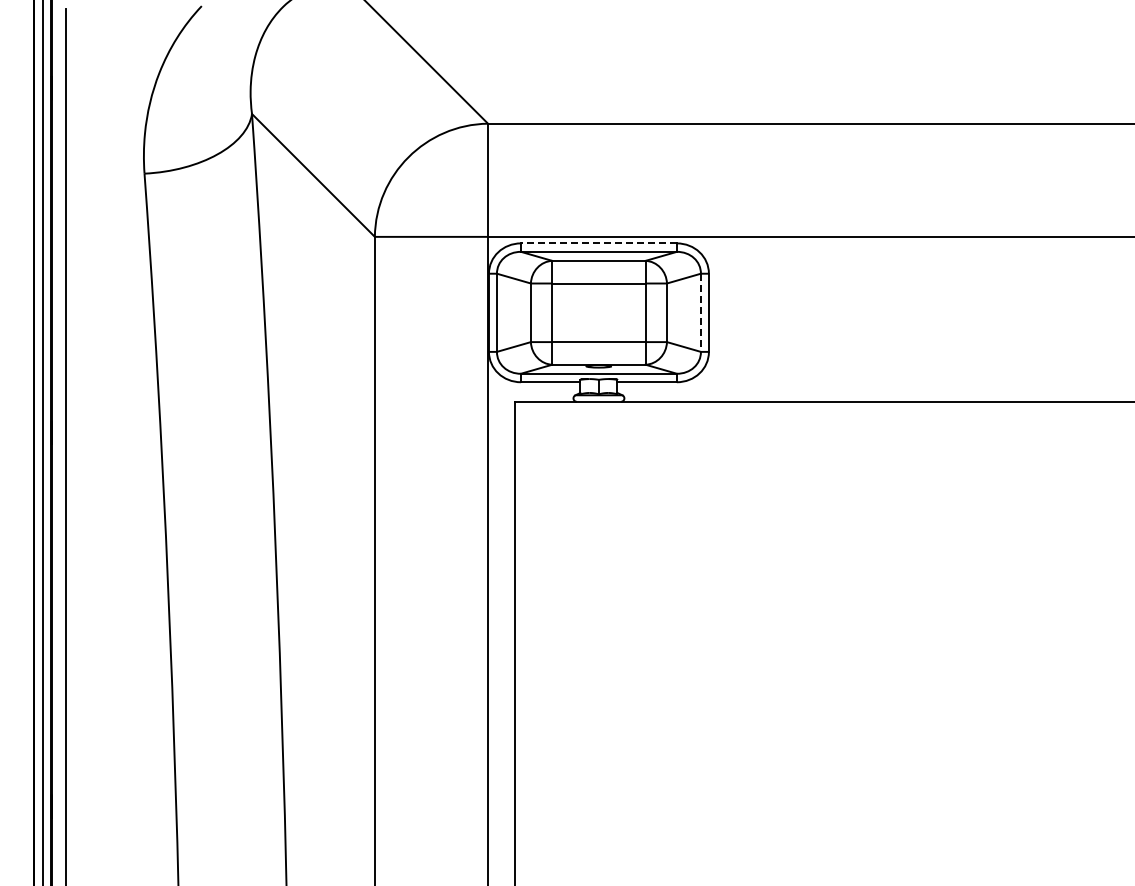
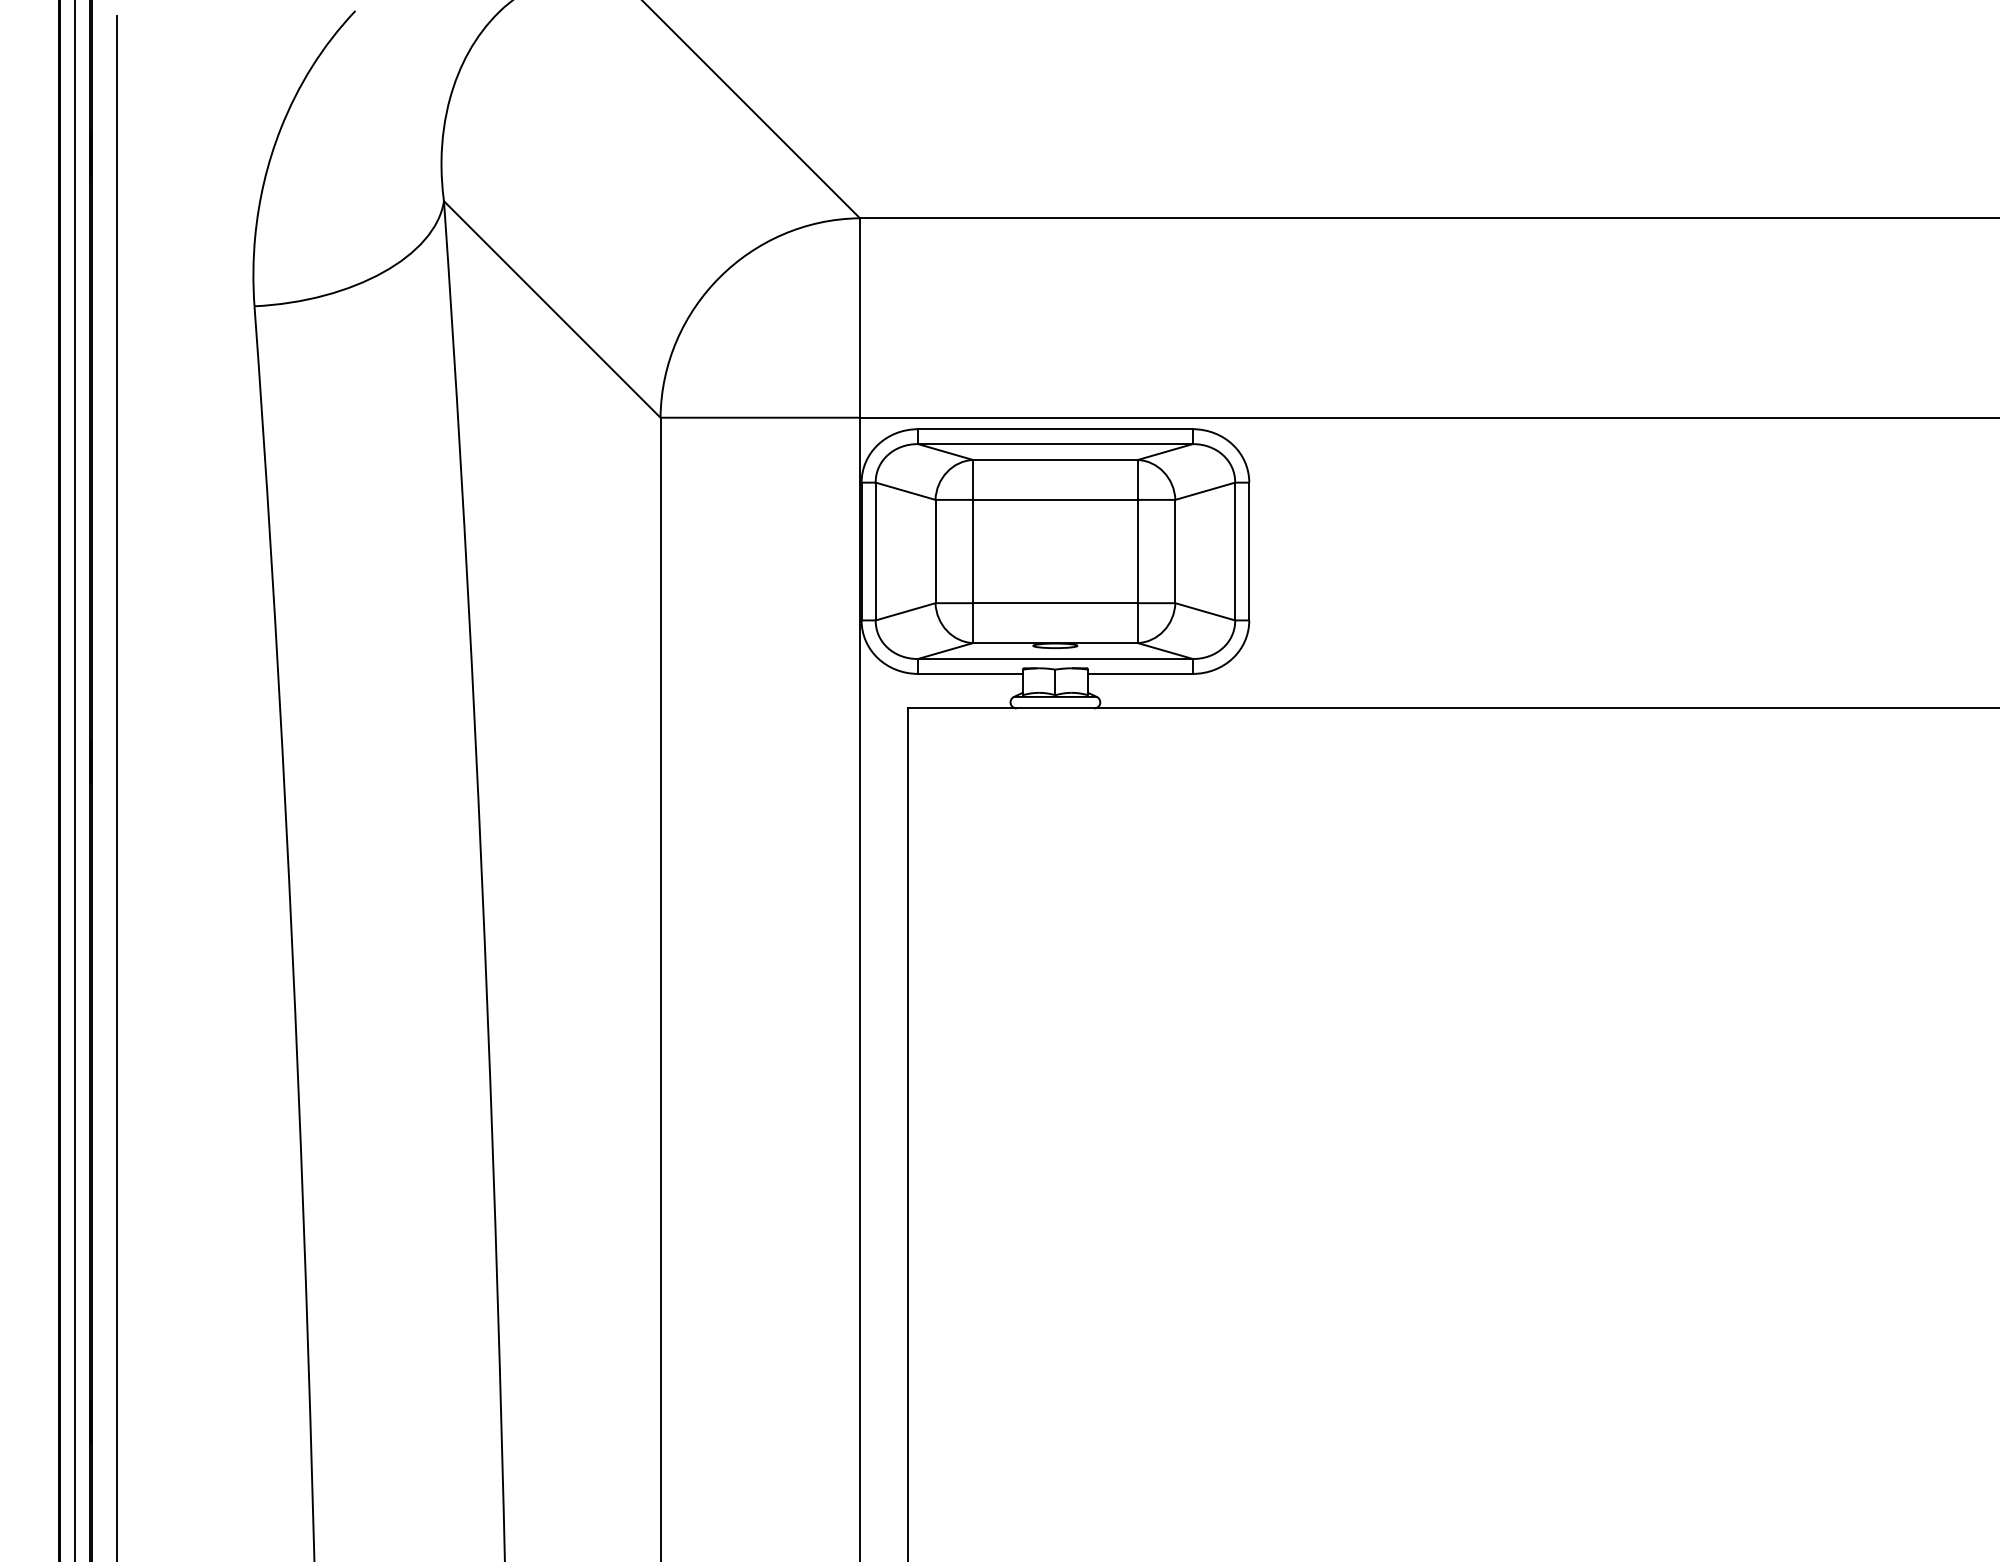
line: (598, 243) -> (1054, 429), dashed -> solid
line: (700, 313) -> (1234, 552), dashed -> solid

